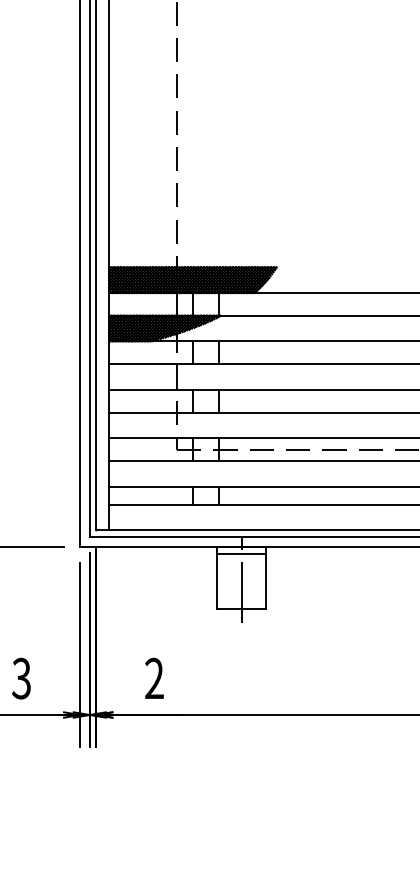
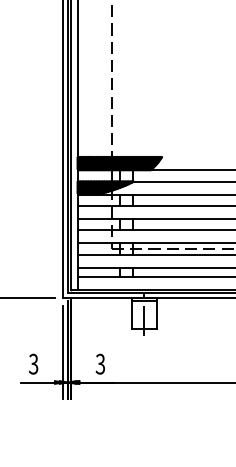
text: (154, 679) -> (100, 364), 2 -> 3

